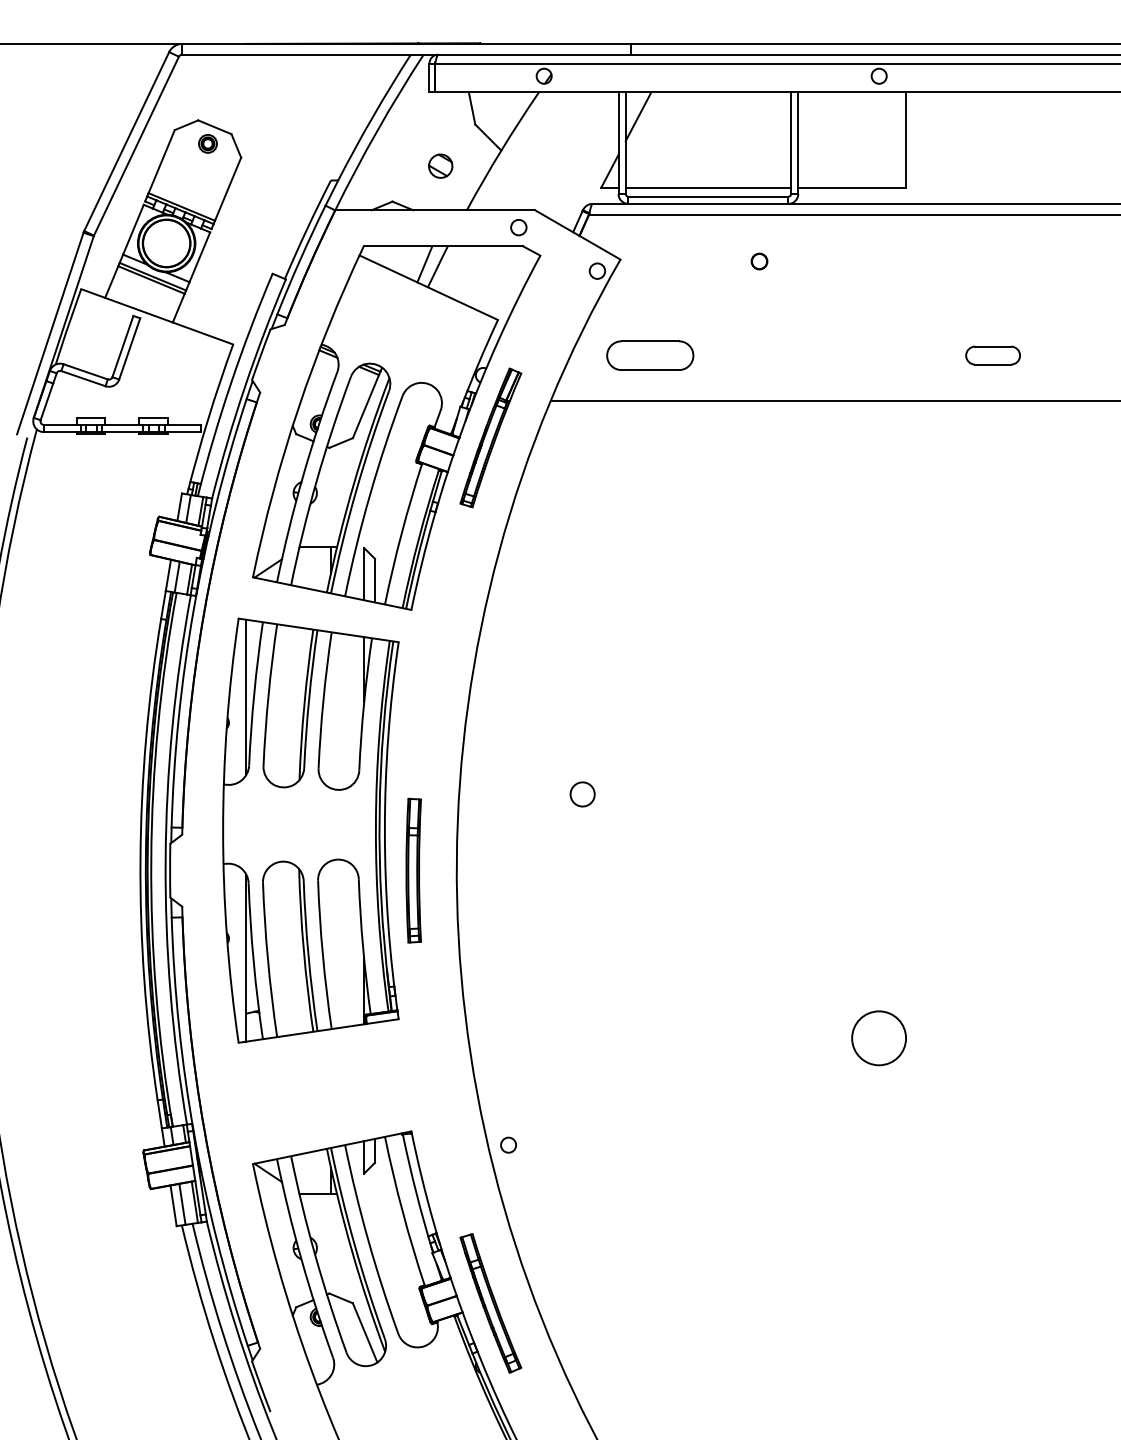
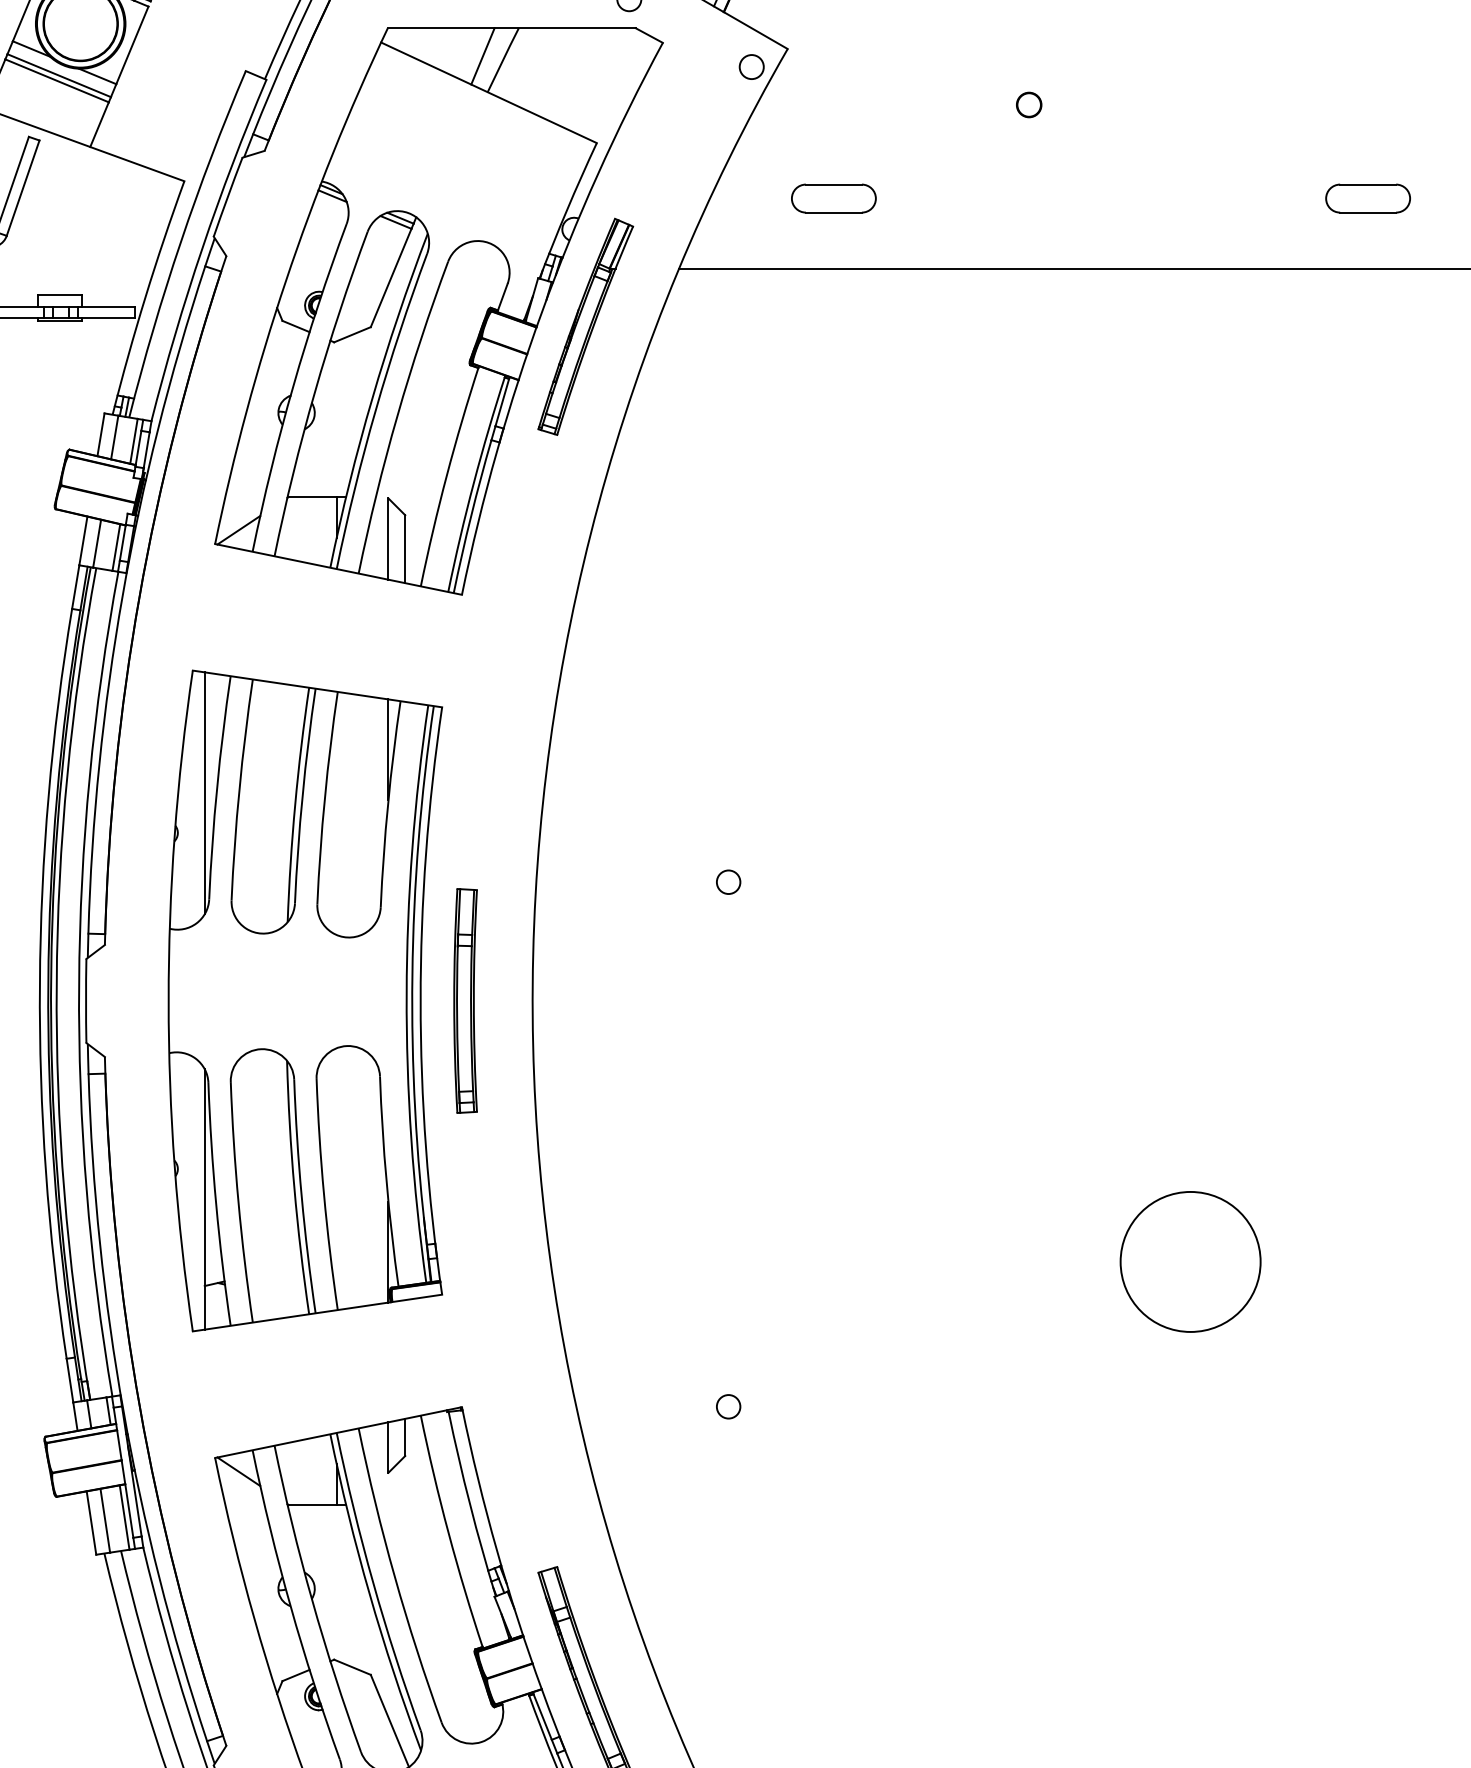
part: (759, 261) -> (1029, 104), moved
part: (649, 355) -> (832, 198), size x0.62
circle: (582, 794) -> (728, 882), size x0.62
part: (310, 830) -> (304, 1000), moved
circle: (878, 1038) -> (1189, 1262), size x1.67
circle: (508, 1144) -> (728, 1405), moved

